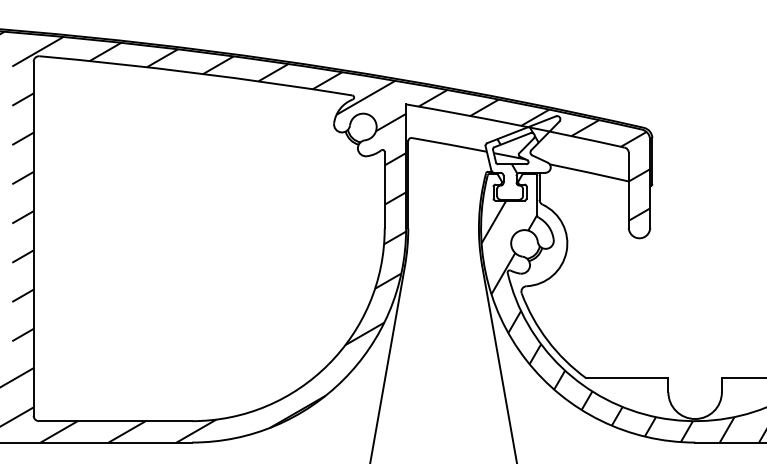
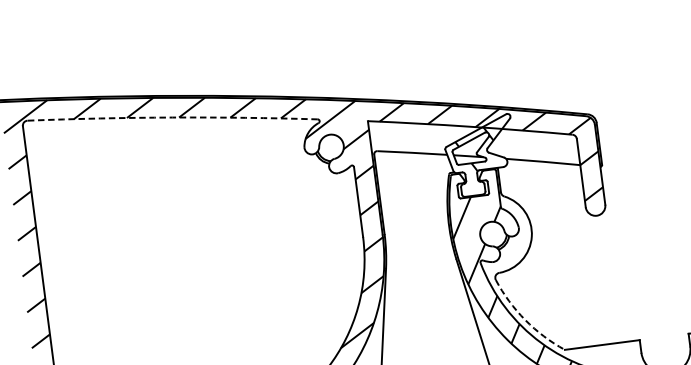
arc: (196, 73) -> (172, 117), solid -> dashed
arc: (547, 340) -> (524, 319), solid -> dashed

